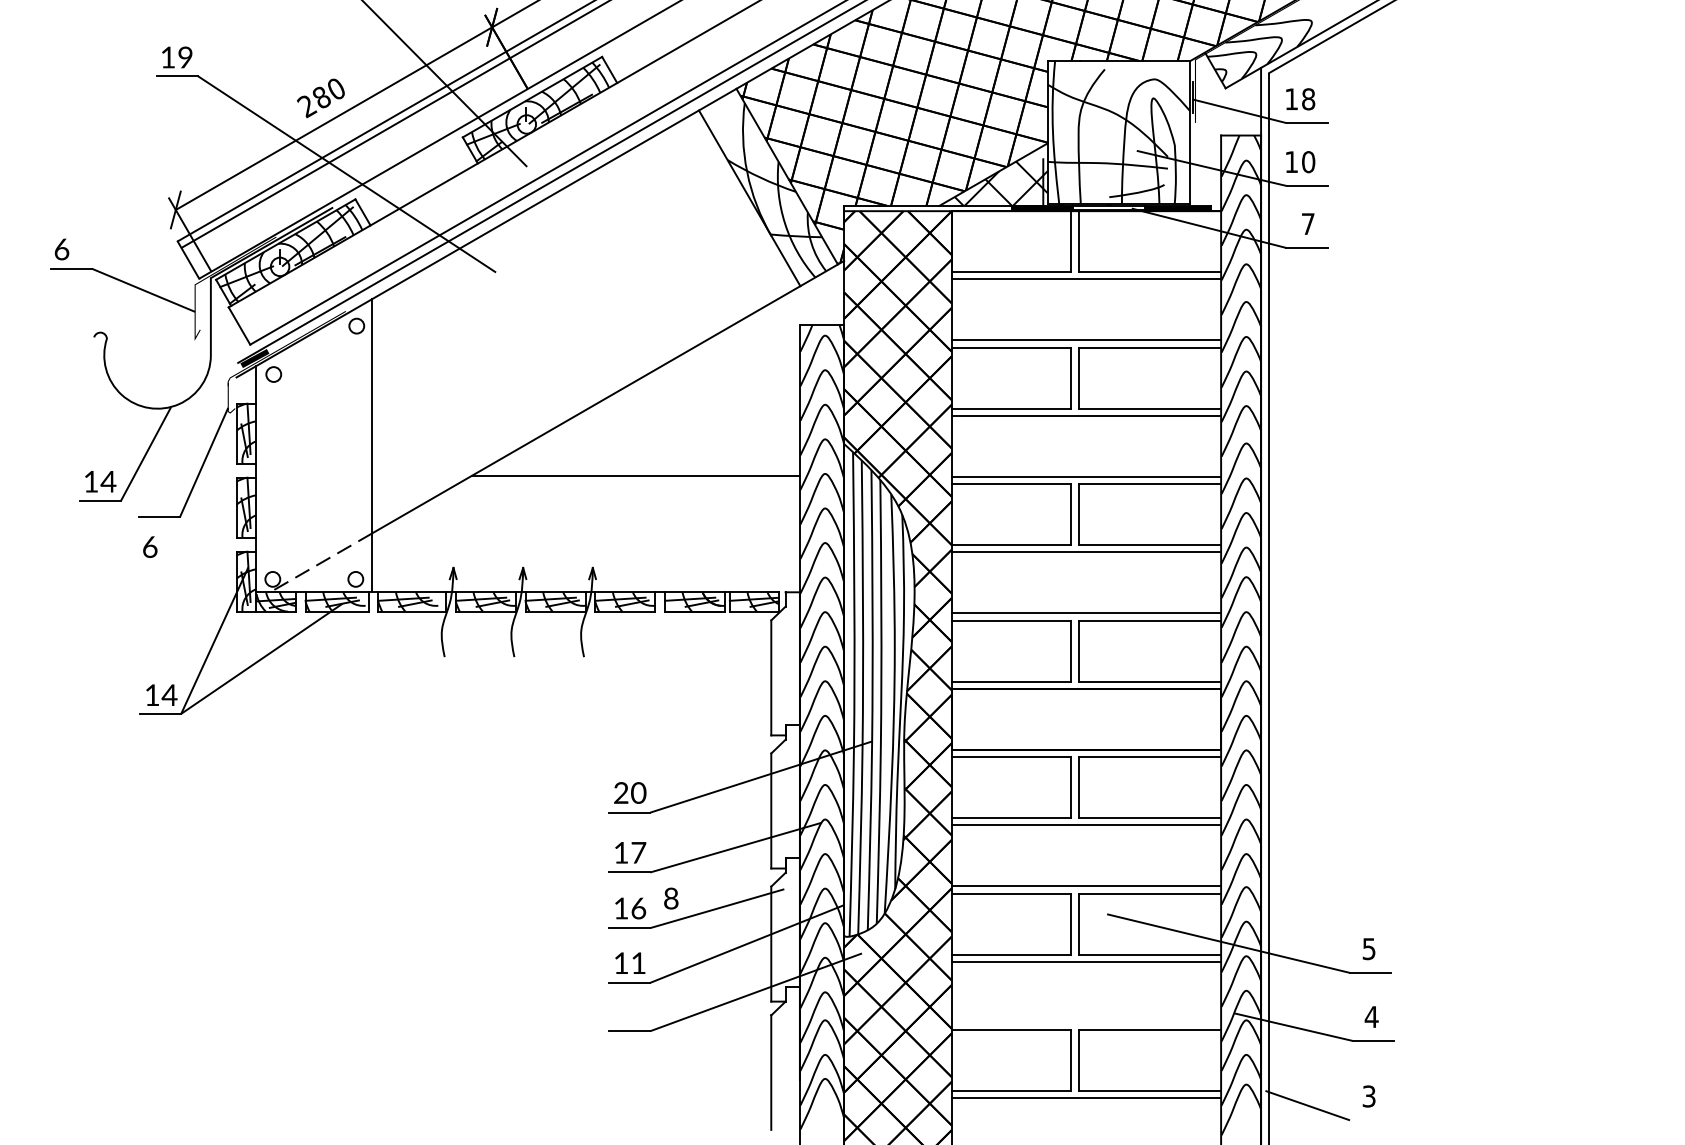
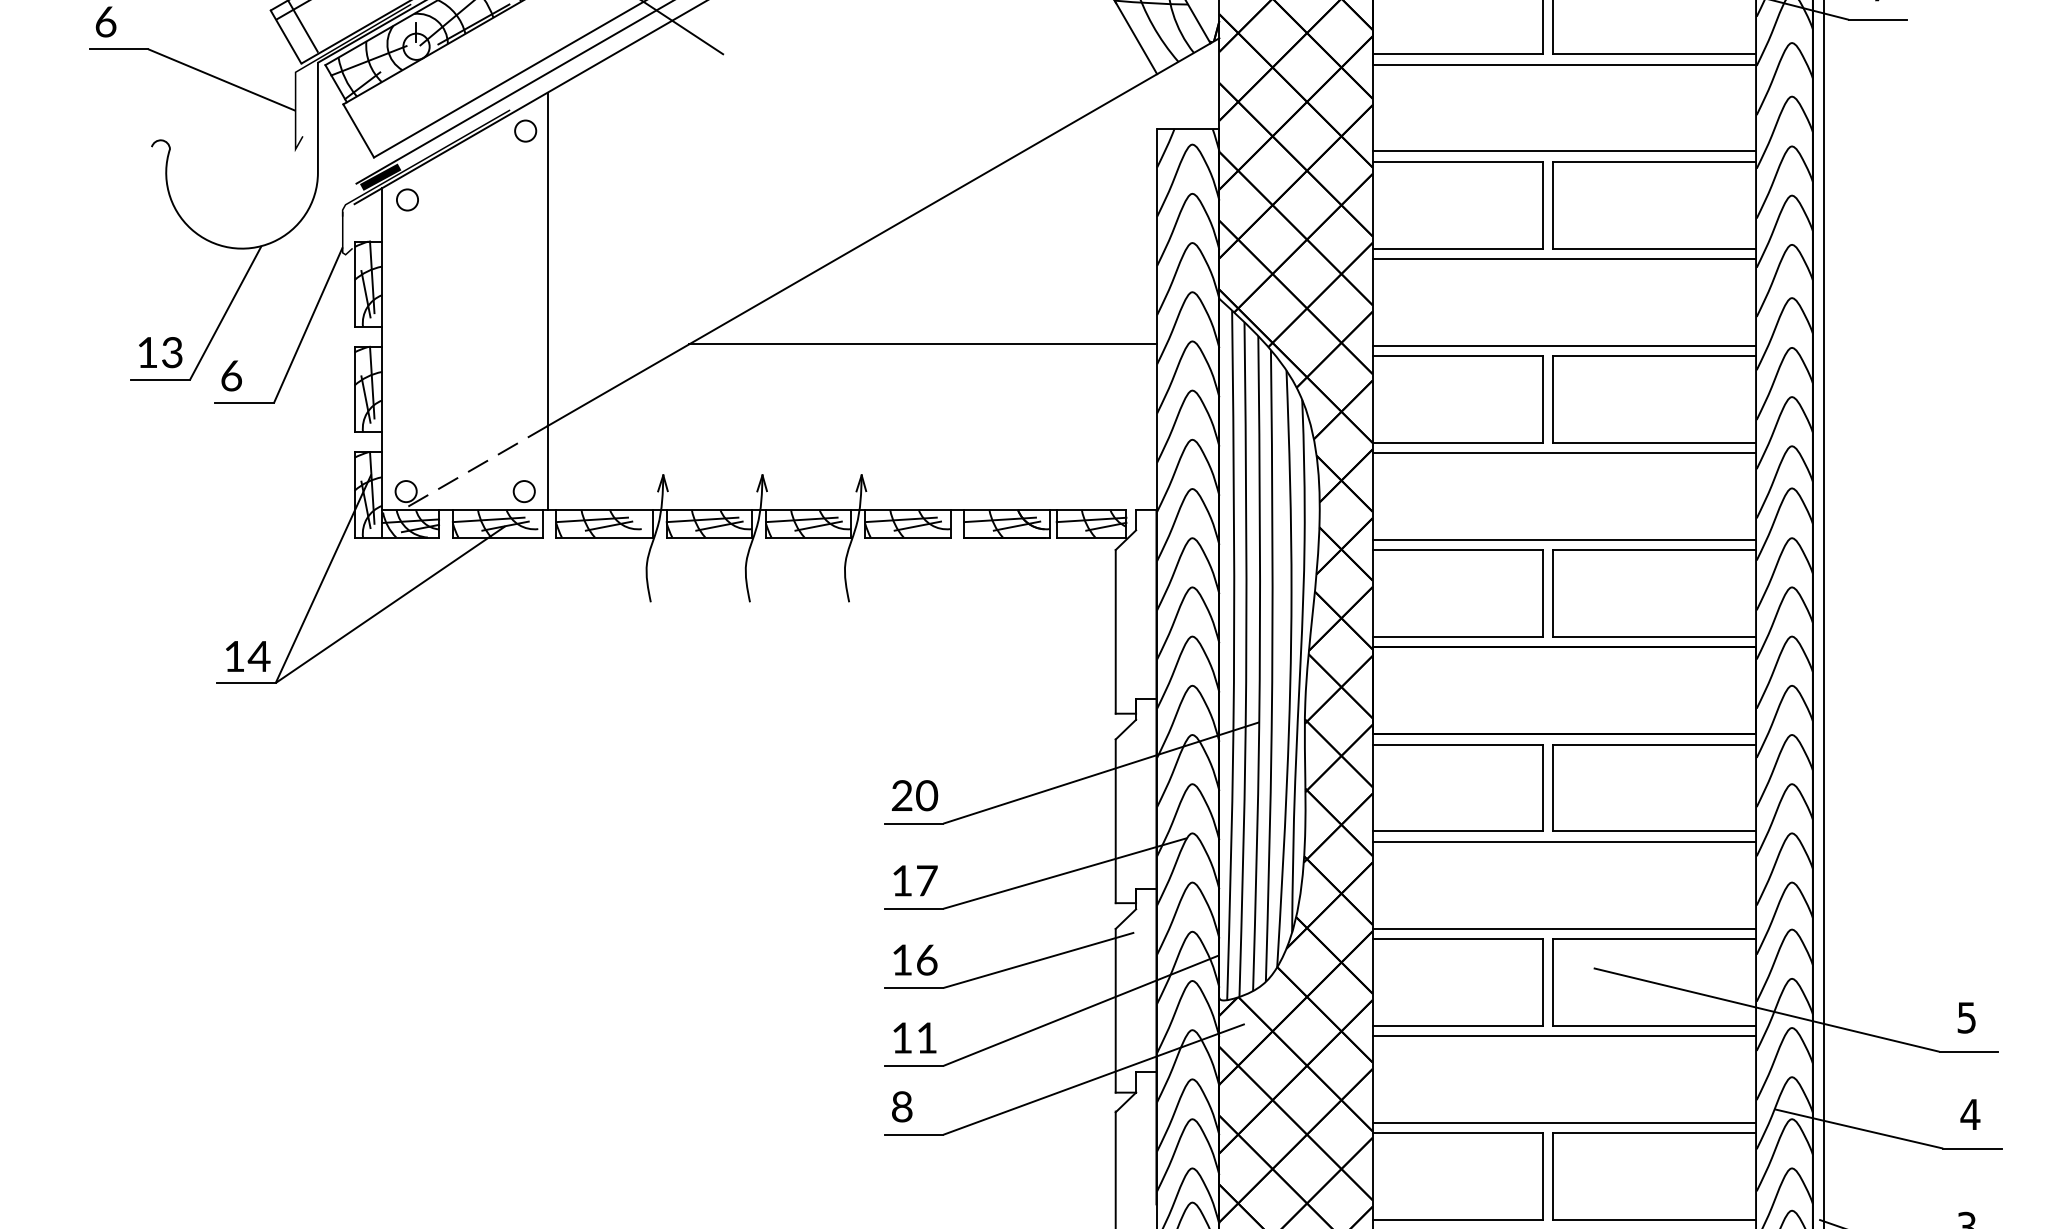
text: (108, 481) -> (172, 352), 14 -> 13
text: (150, 546) -> (232, 375), moved
text: (671, 898) -> (902, 1106), moved
line: (1086, 1022) -> (1564, 1122), added

